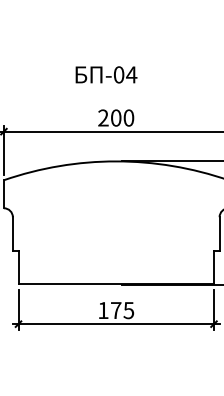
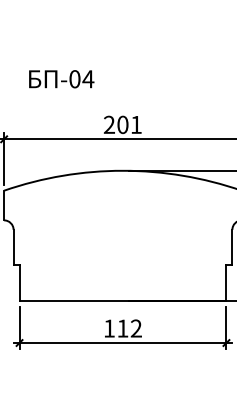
text: (106, 75) -> (61, 79), moved
text: (129, 117) -> (136, 124), 200 -> 201
text: (122, 310) -> (129, 328), 175 -> 112

